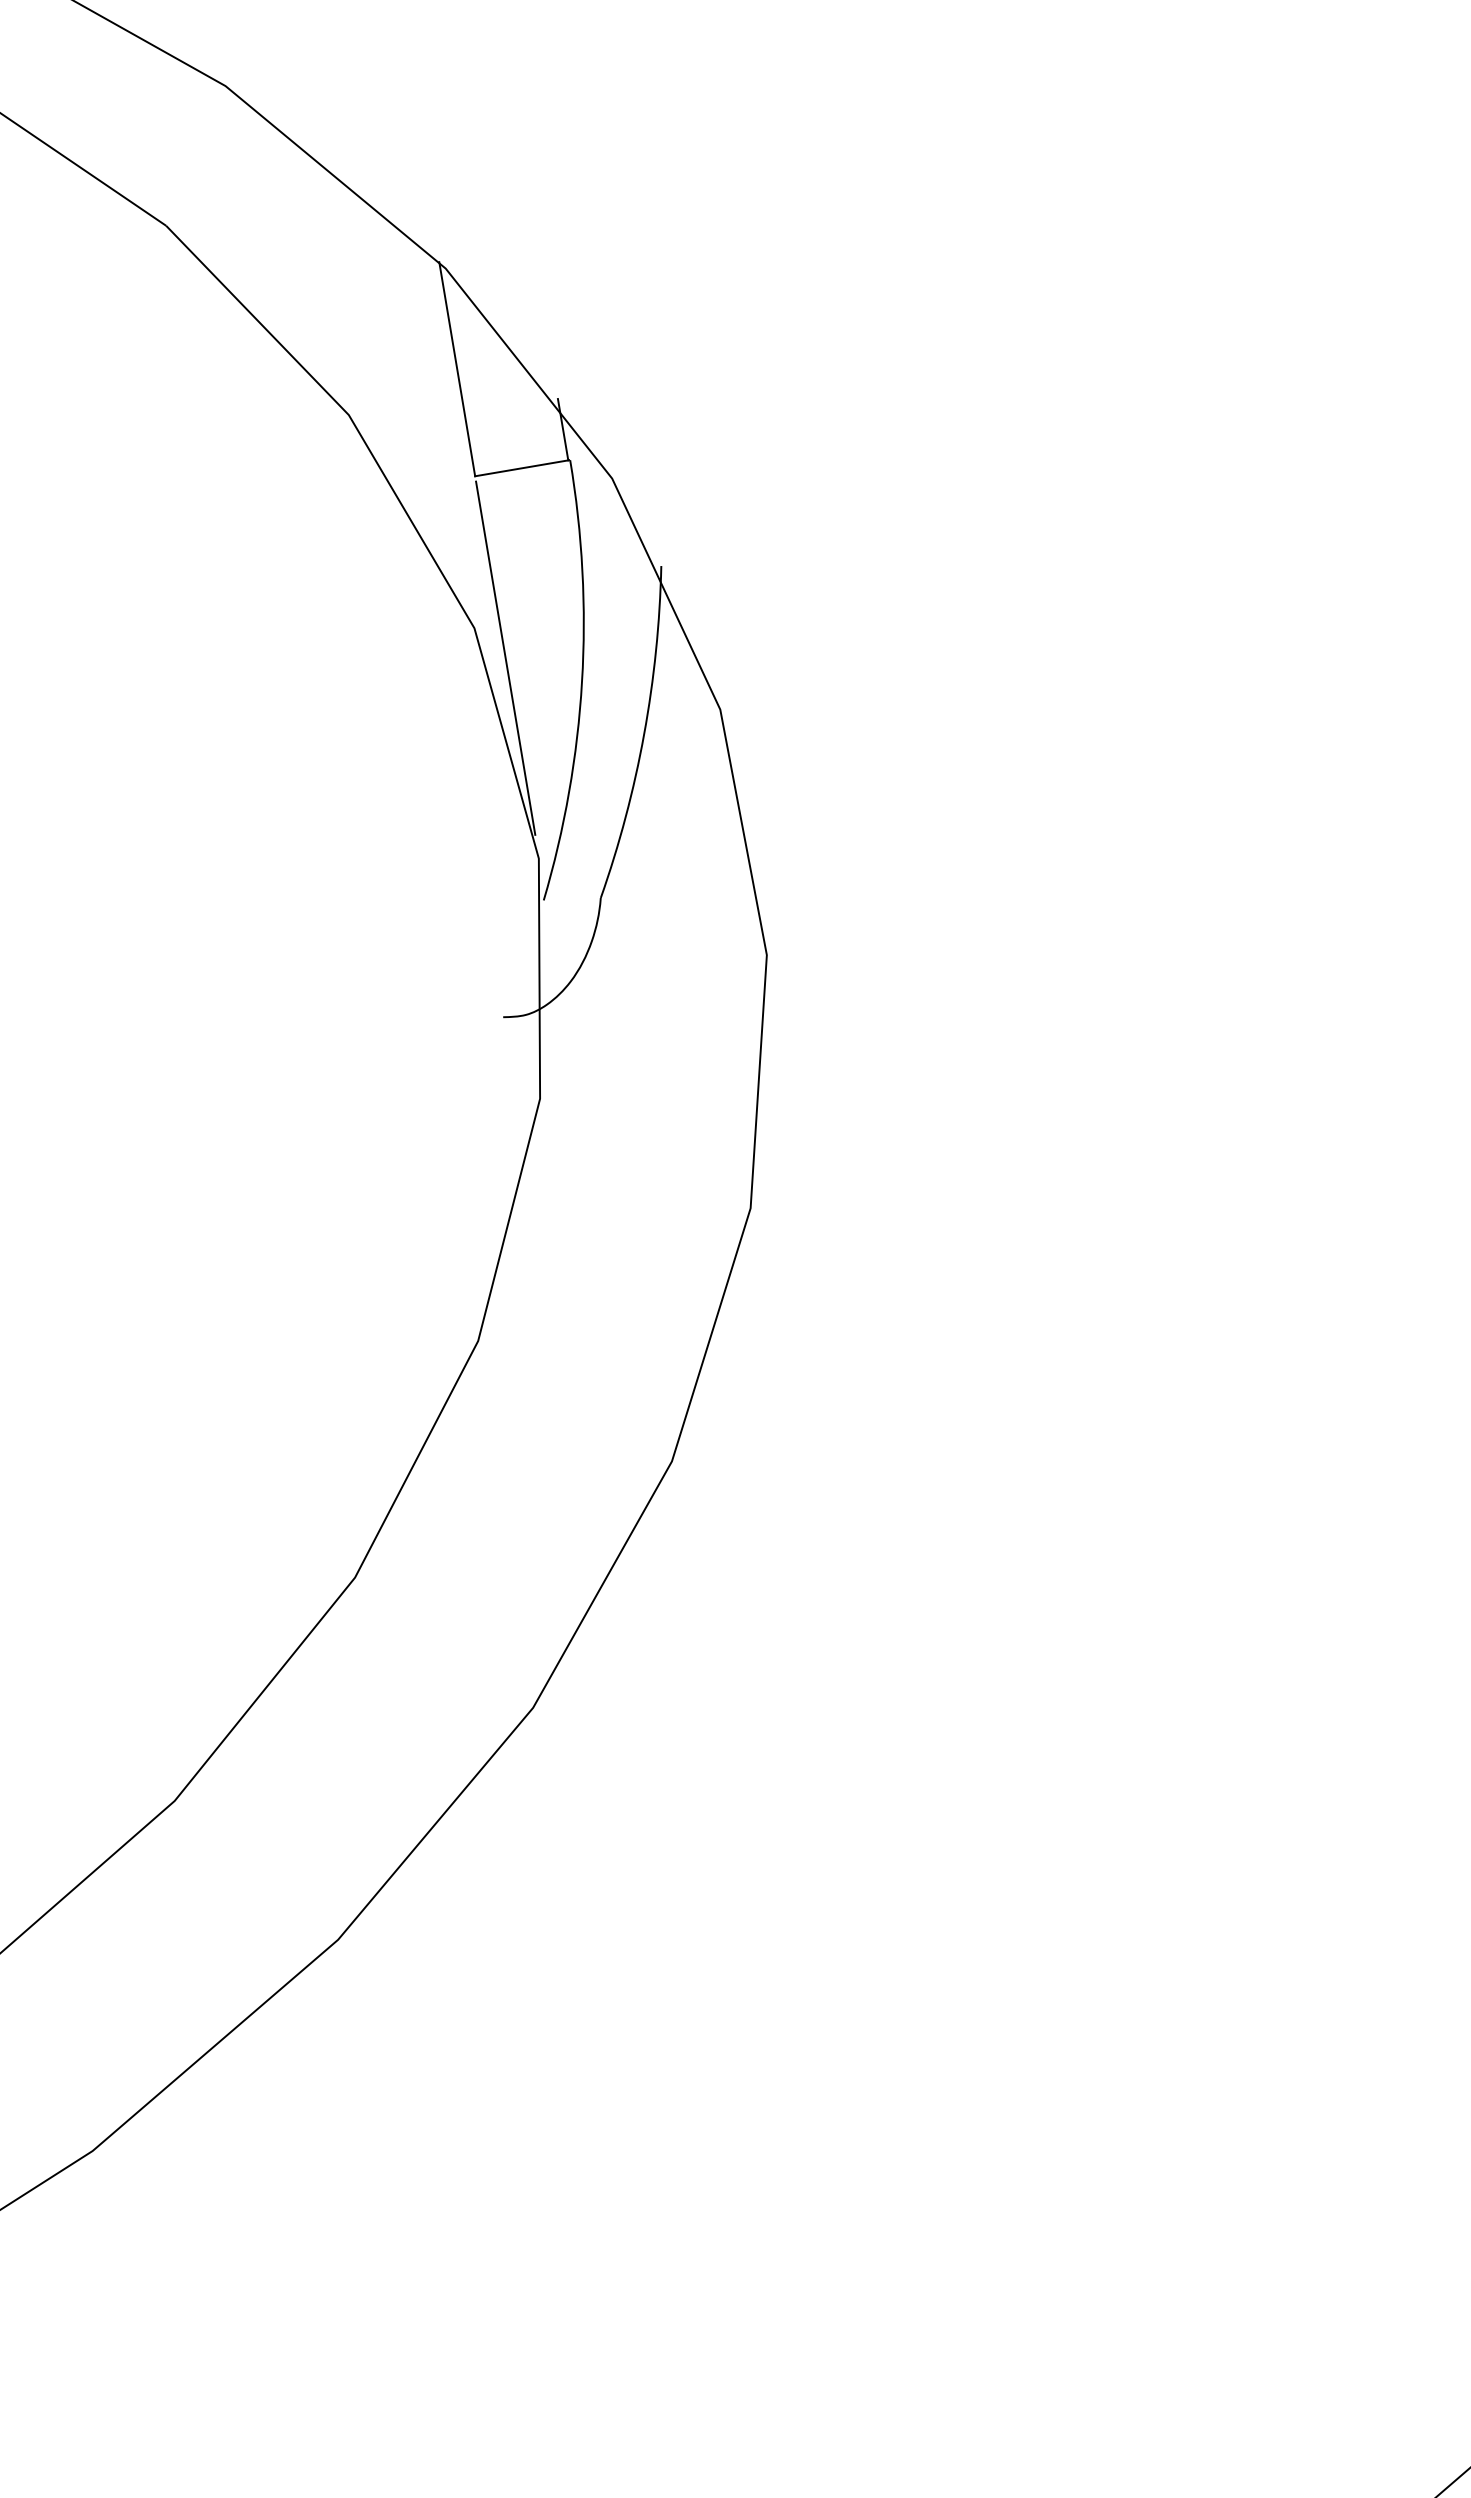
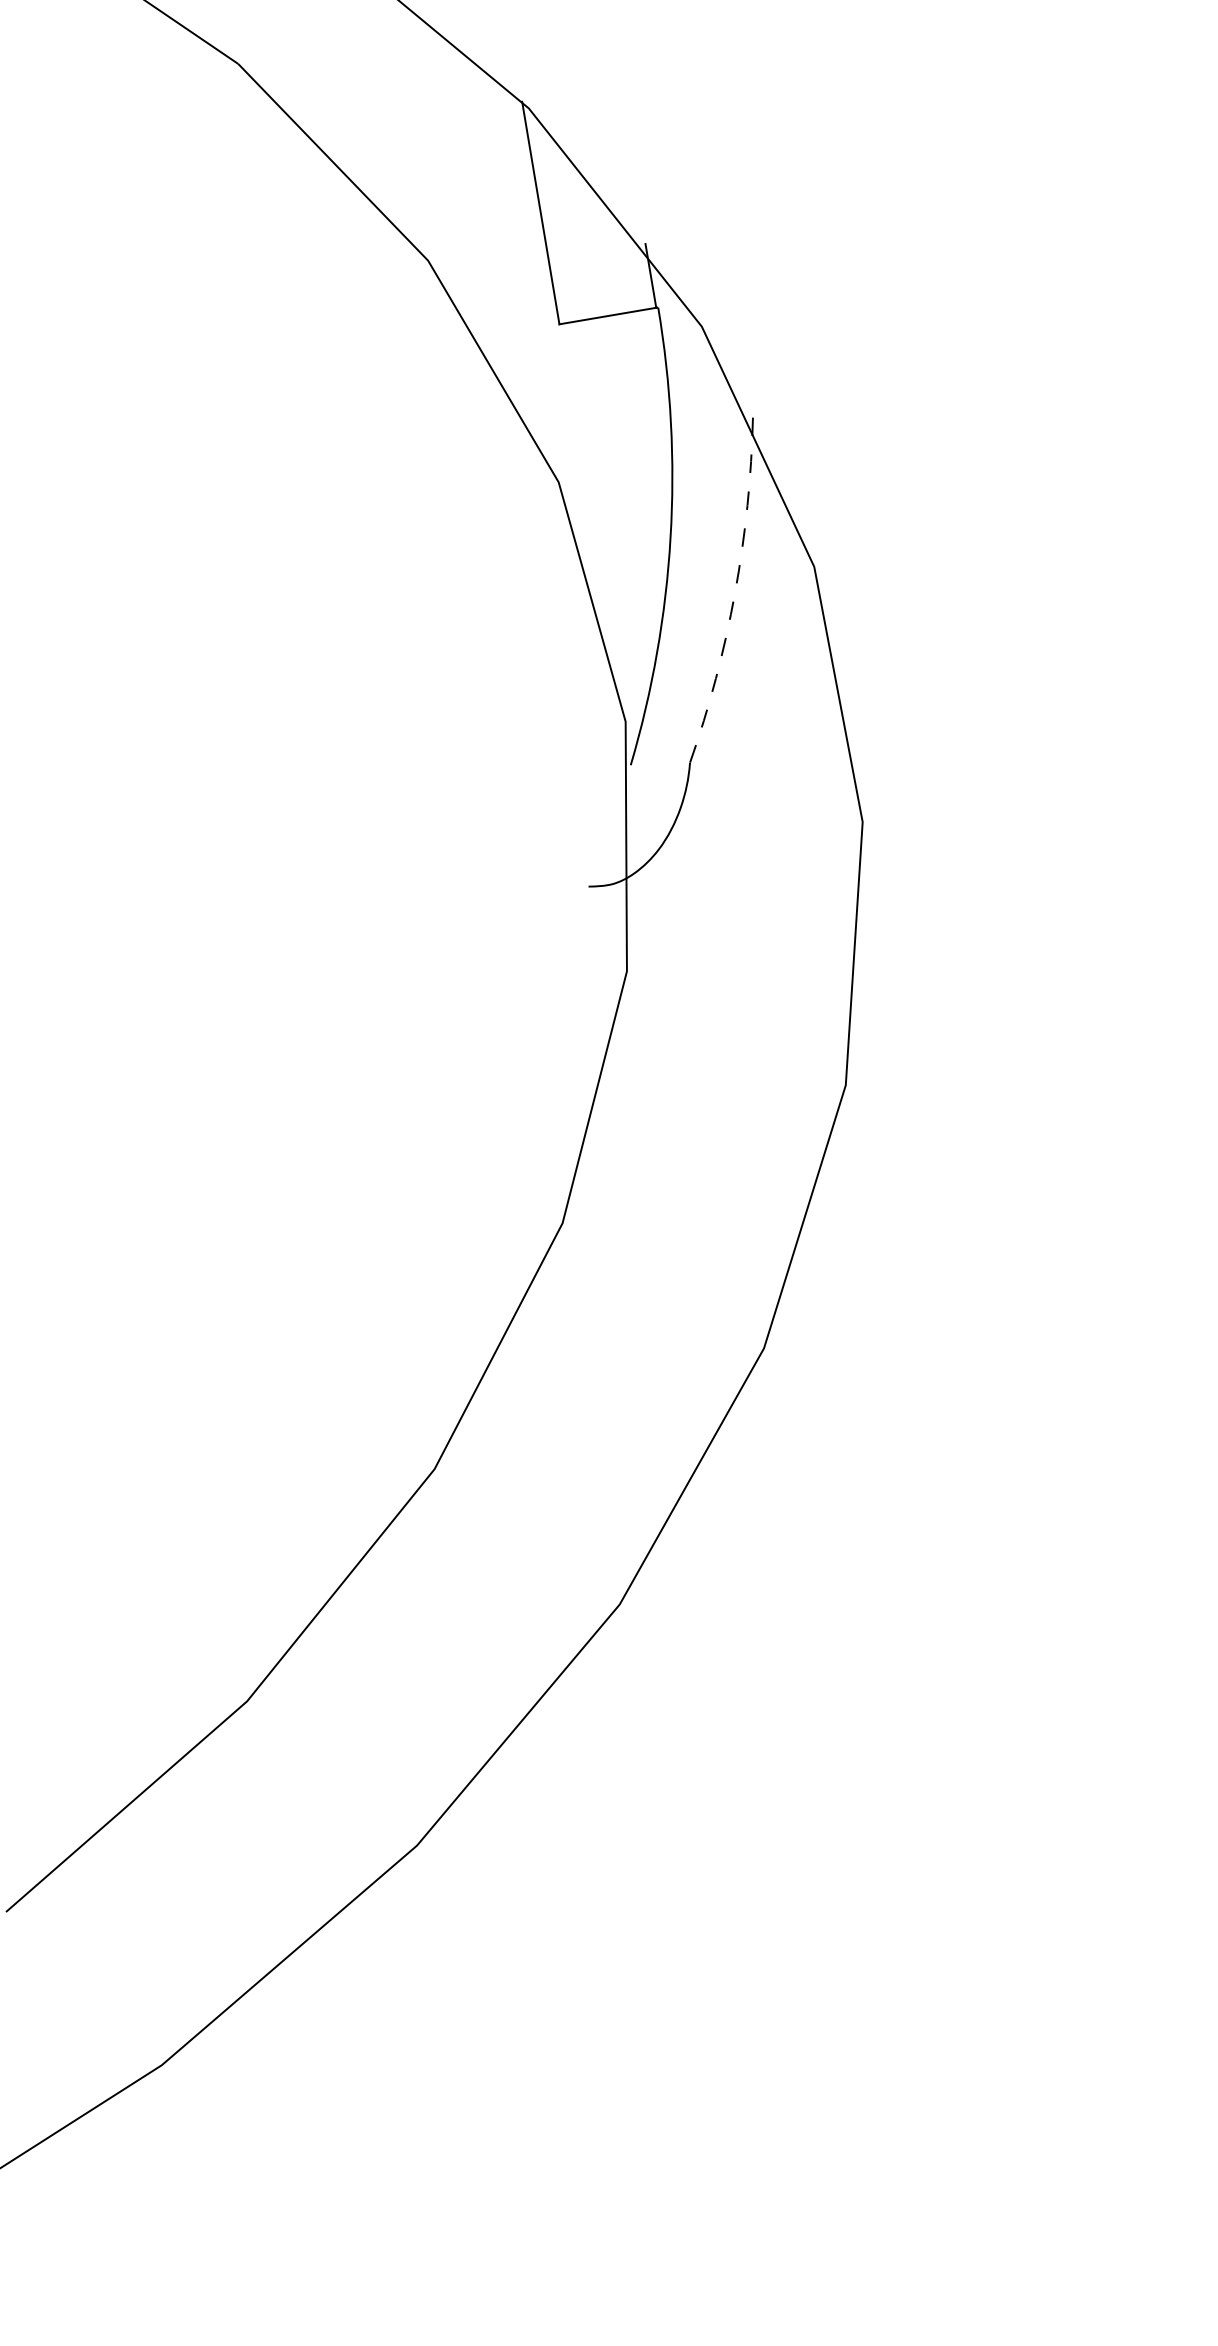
line: (505, 657) -> (590, 512), removed
arc: (644, 734) -> (735, 592), solid -> dashed

